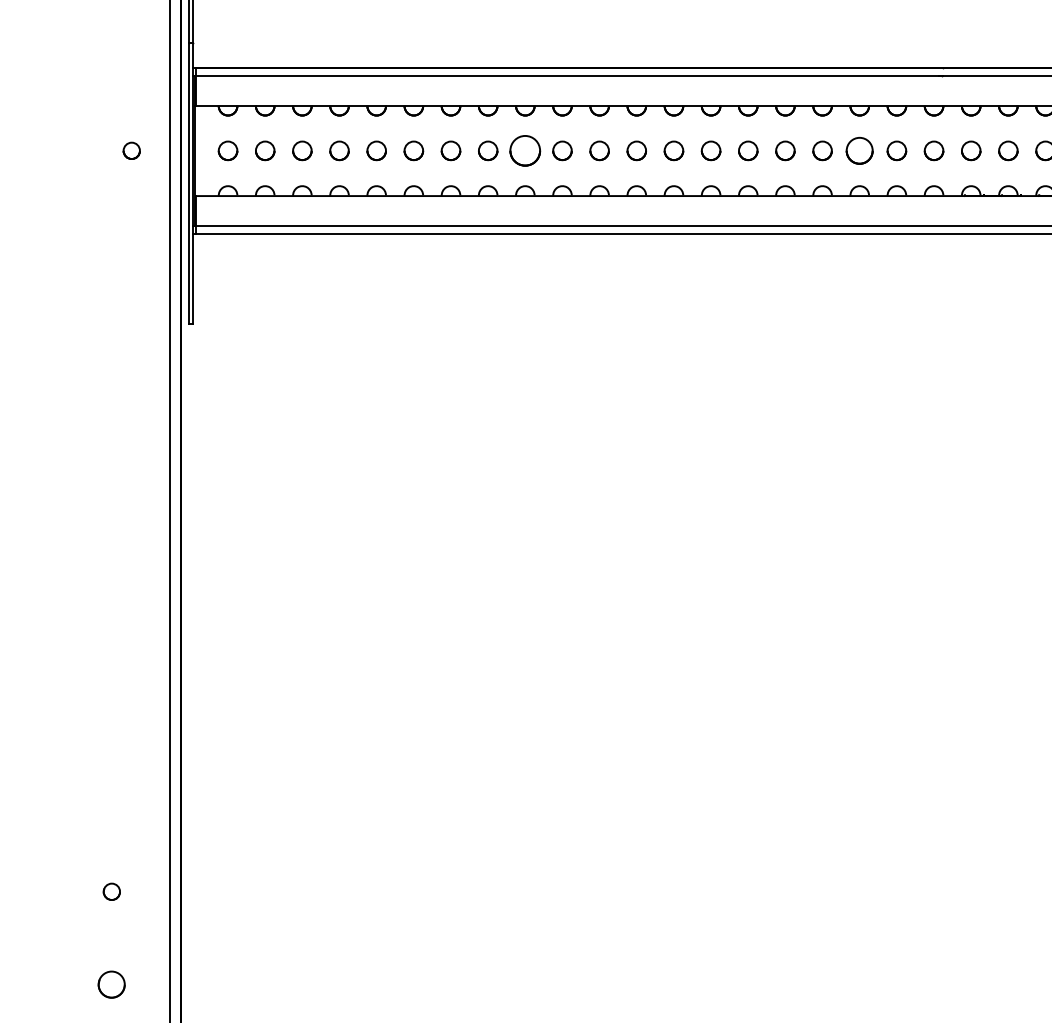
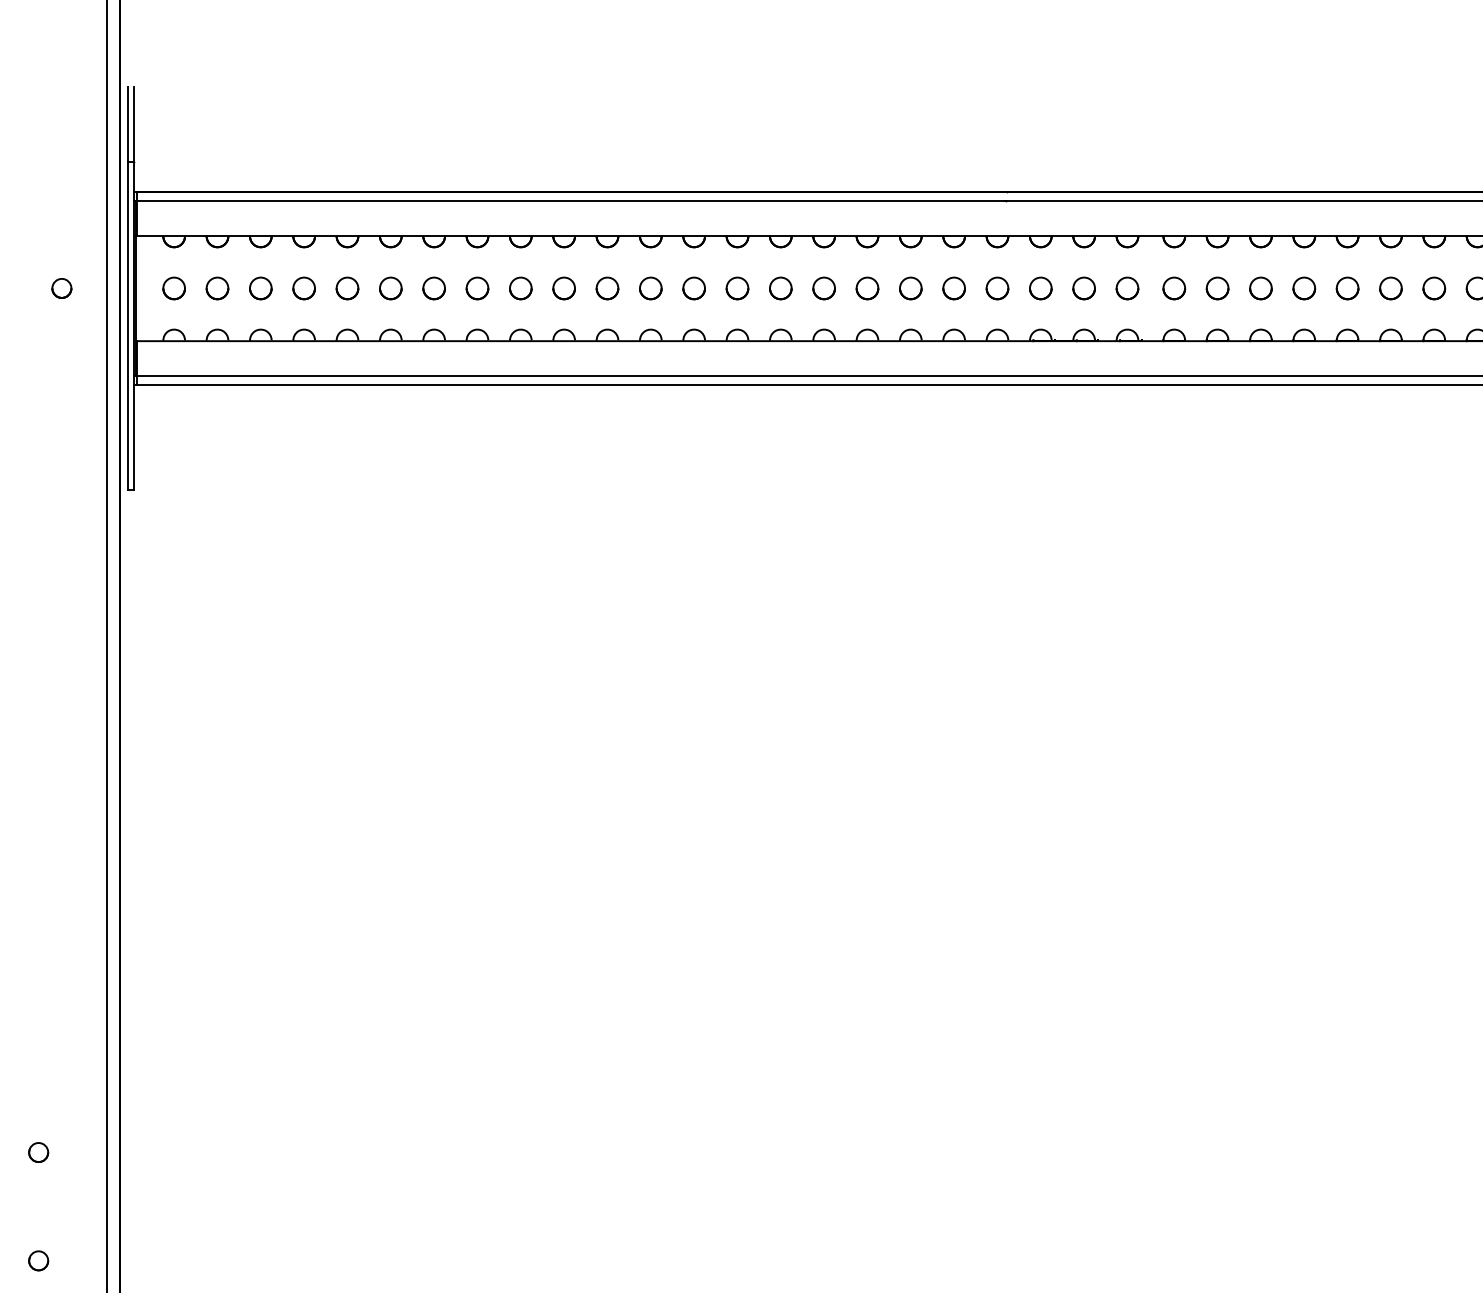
part: (525, 150) -> (520, 288), size x0.62
part: (859, 150) -> (910, 288), size x0.71
circle: (111, 984) -> (38, 1260), size x0.62

